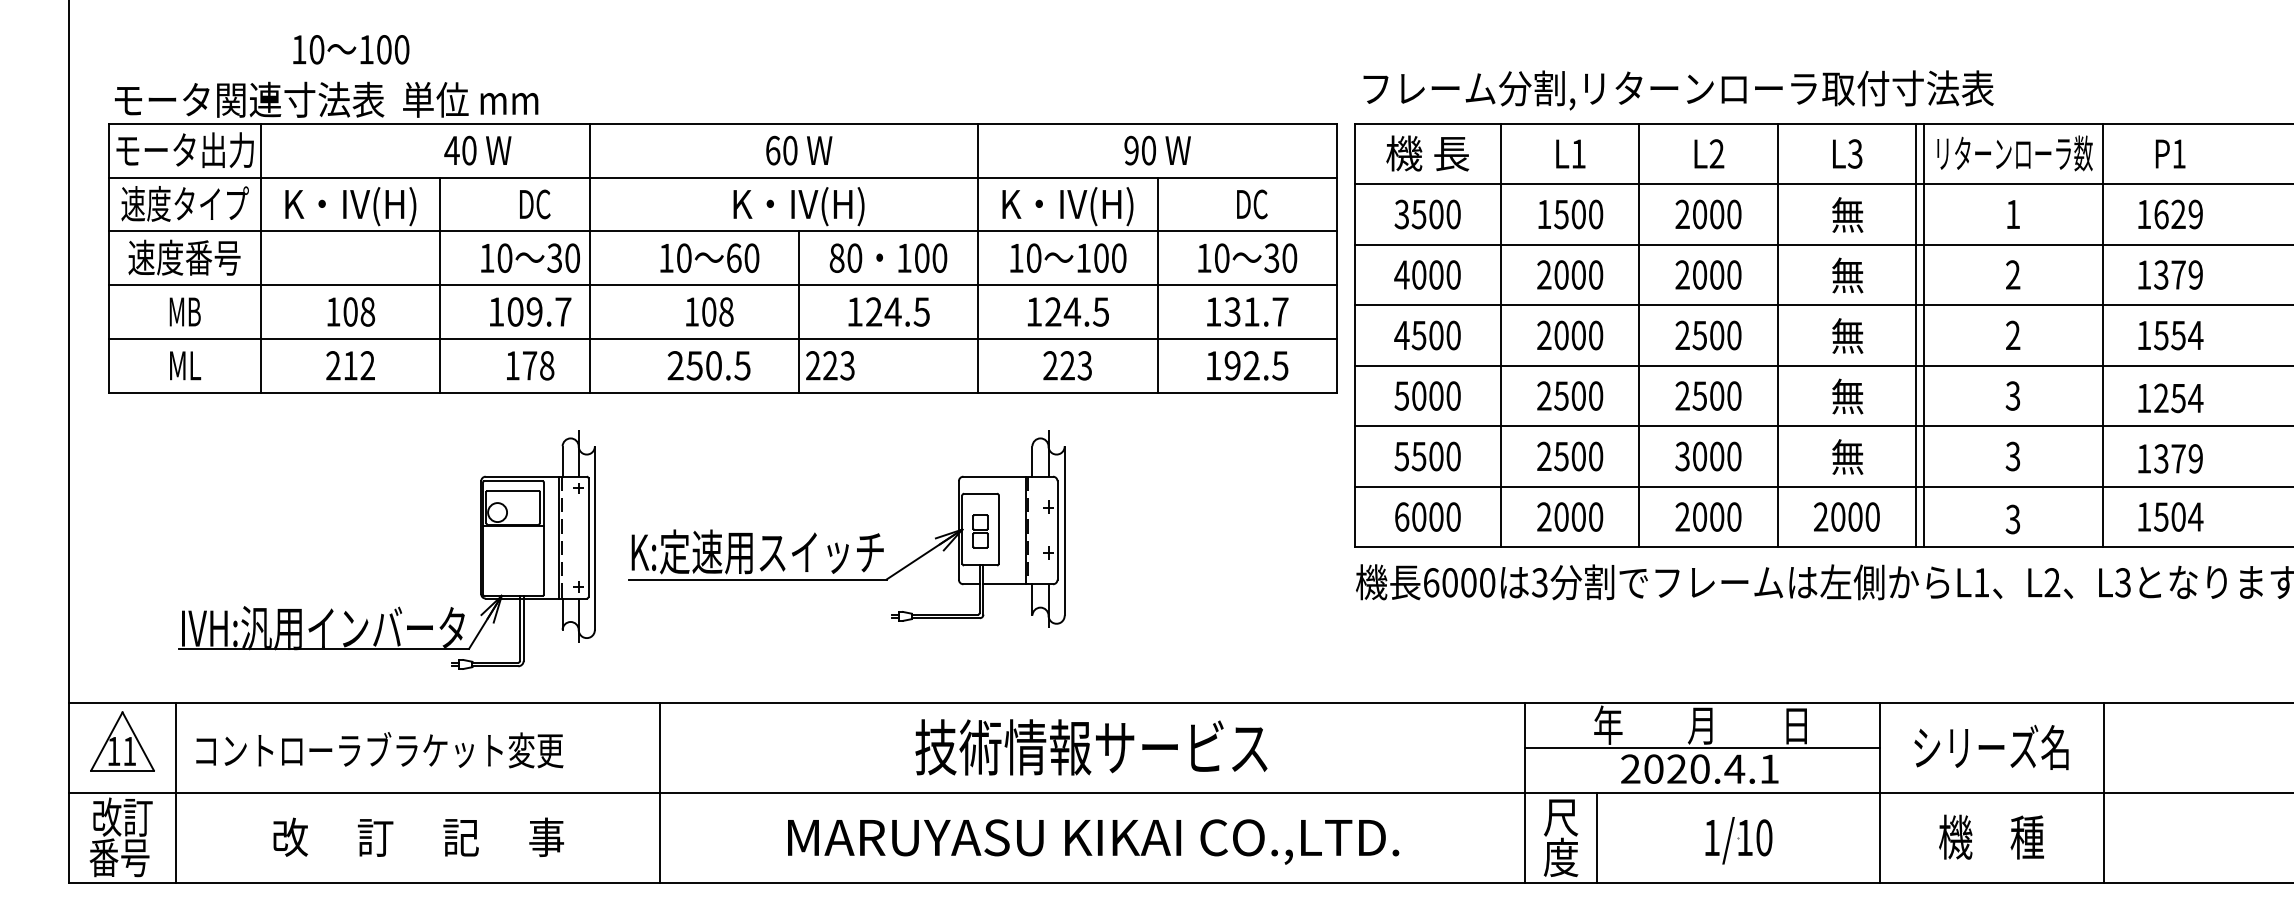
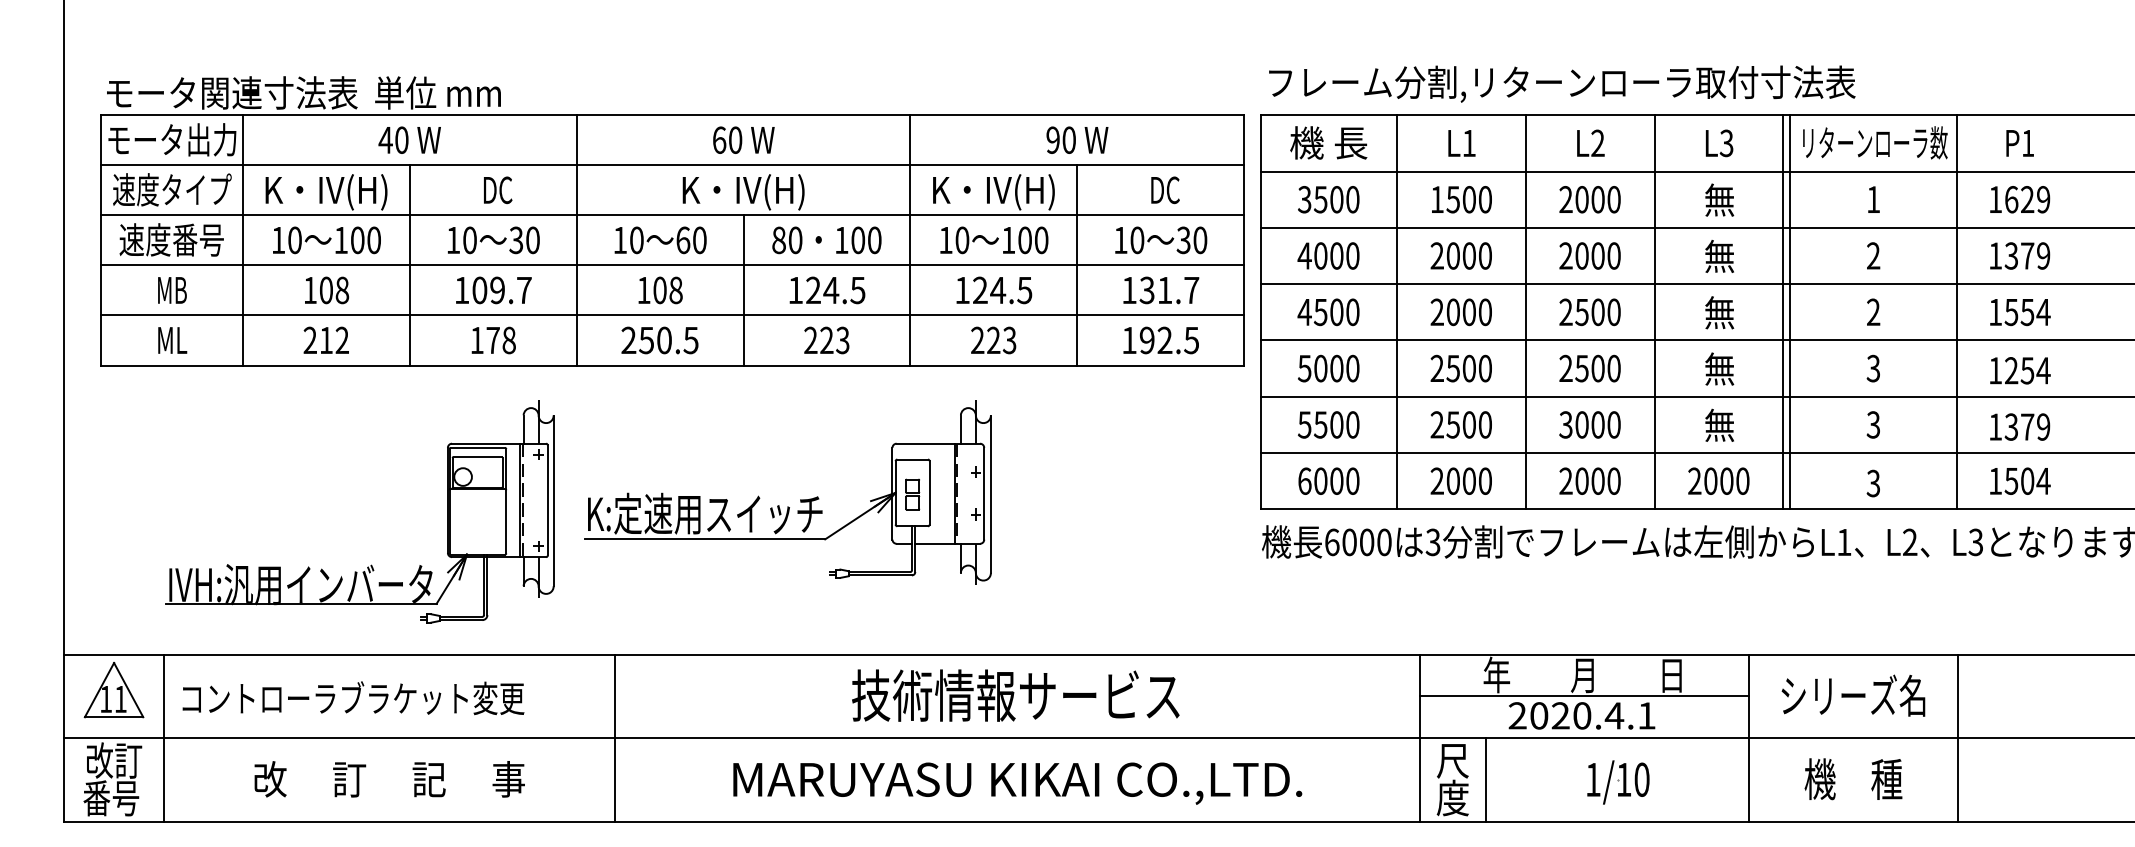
text: (350, 49) -> (326, 240), moved
text: (477, 149) -> (409, 139), moved
line: (589, 258) -> (576, 240), moved
text: (830, 365) -> (826, 340), moved

